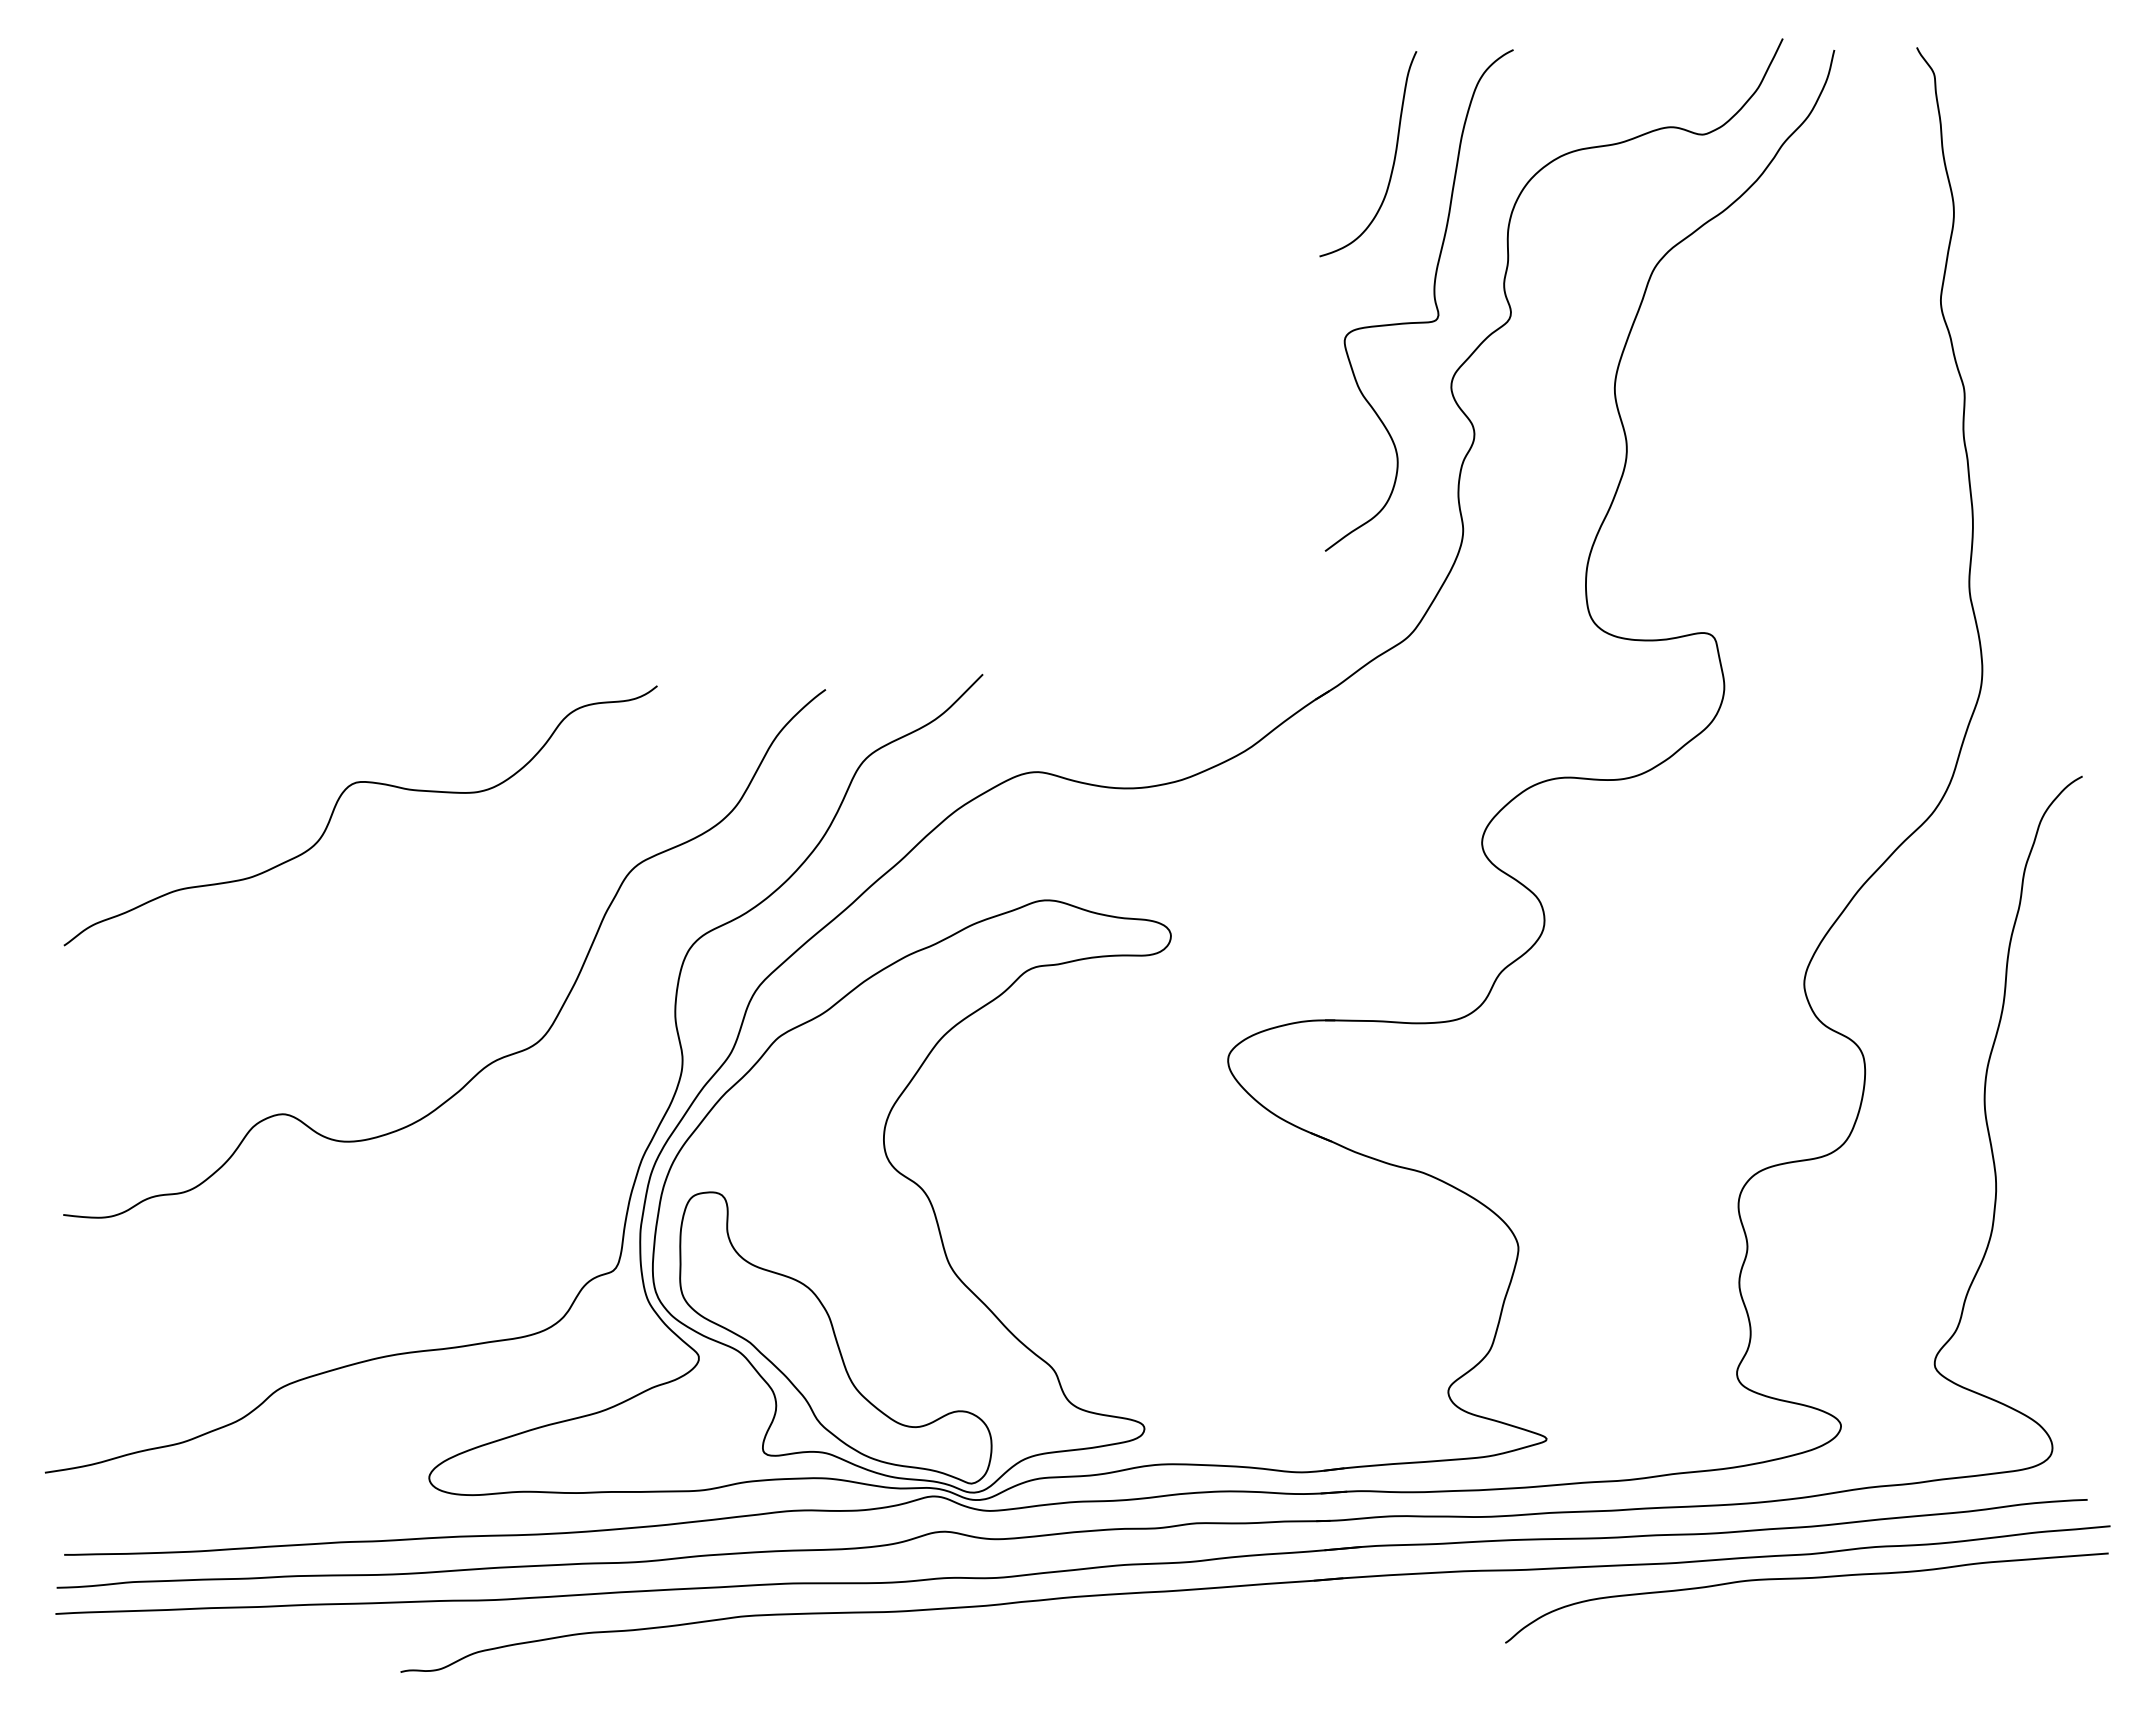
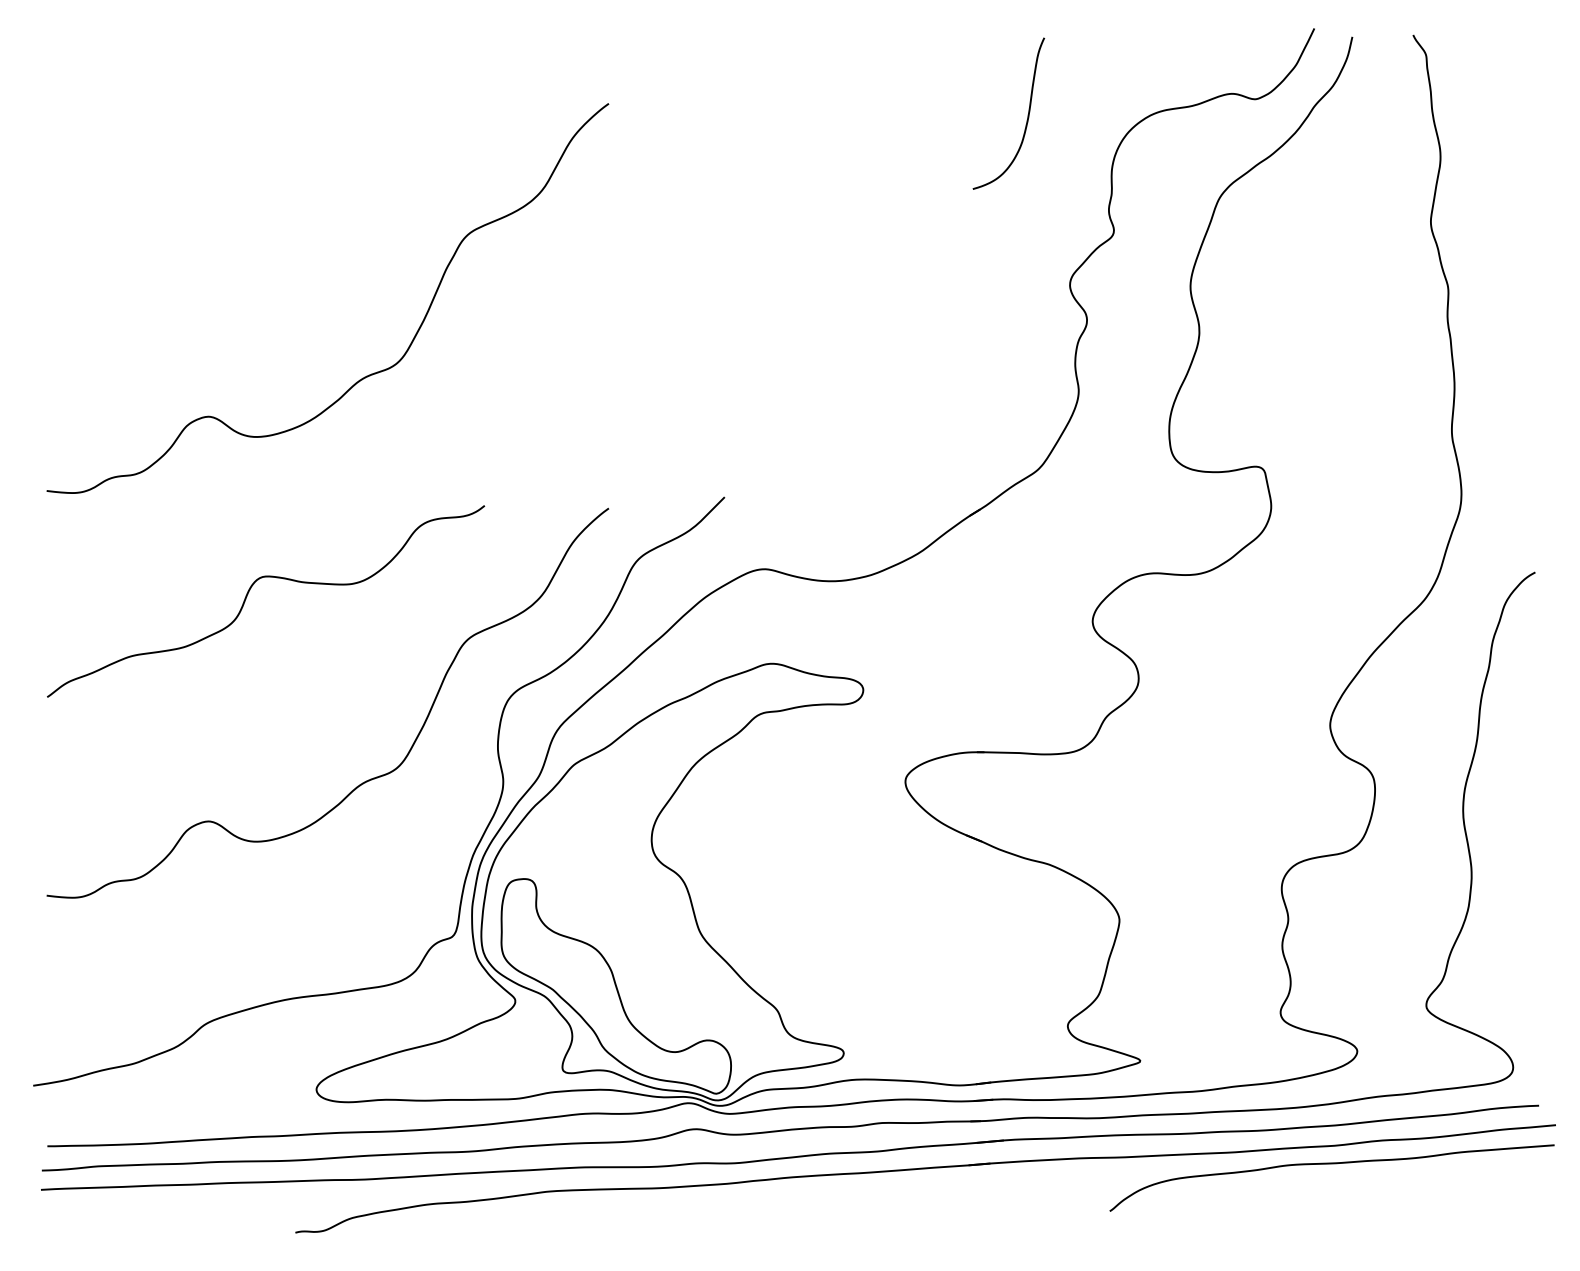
curve: (1433, 297) -> (1056, 219), removed
curve: (495, 510) -> (365, 376), added

